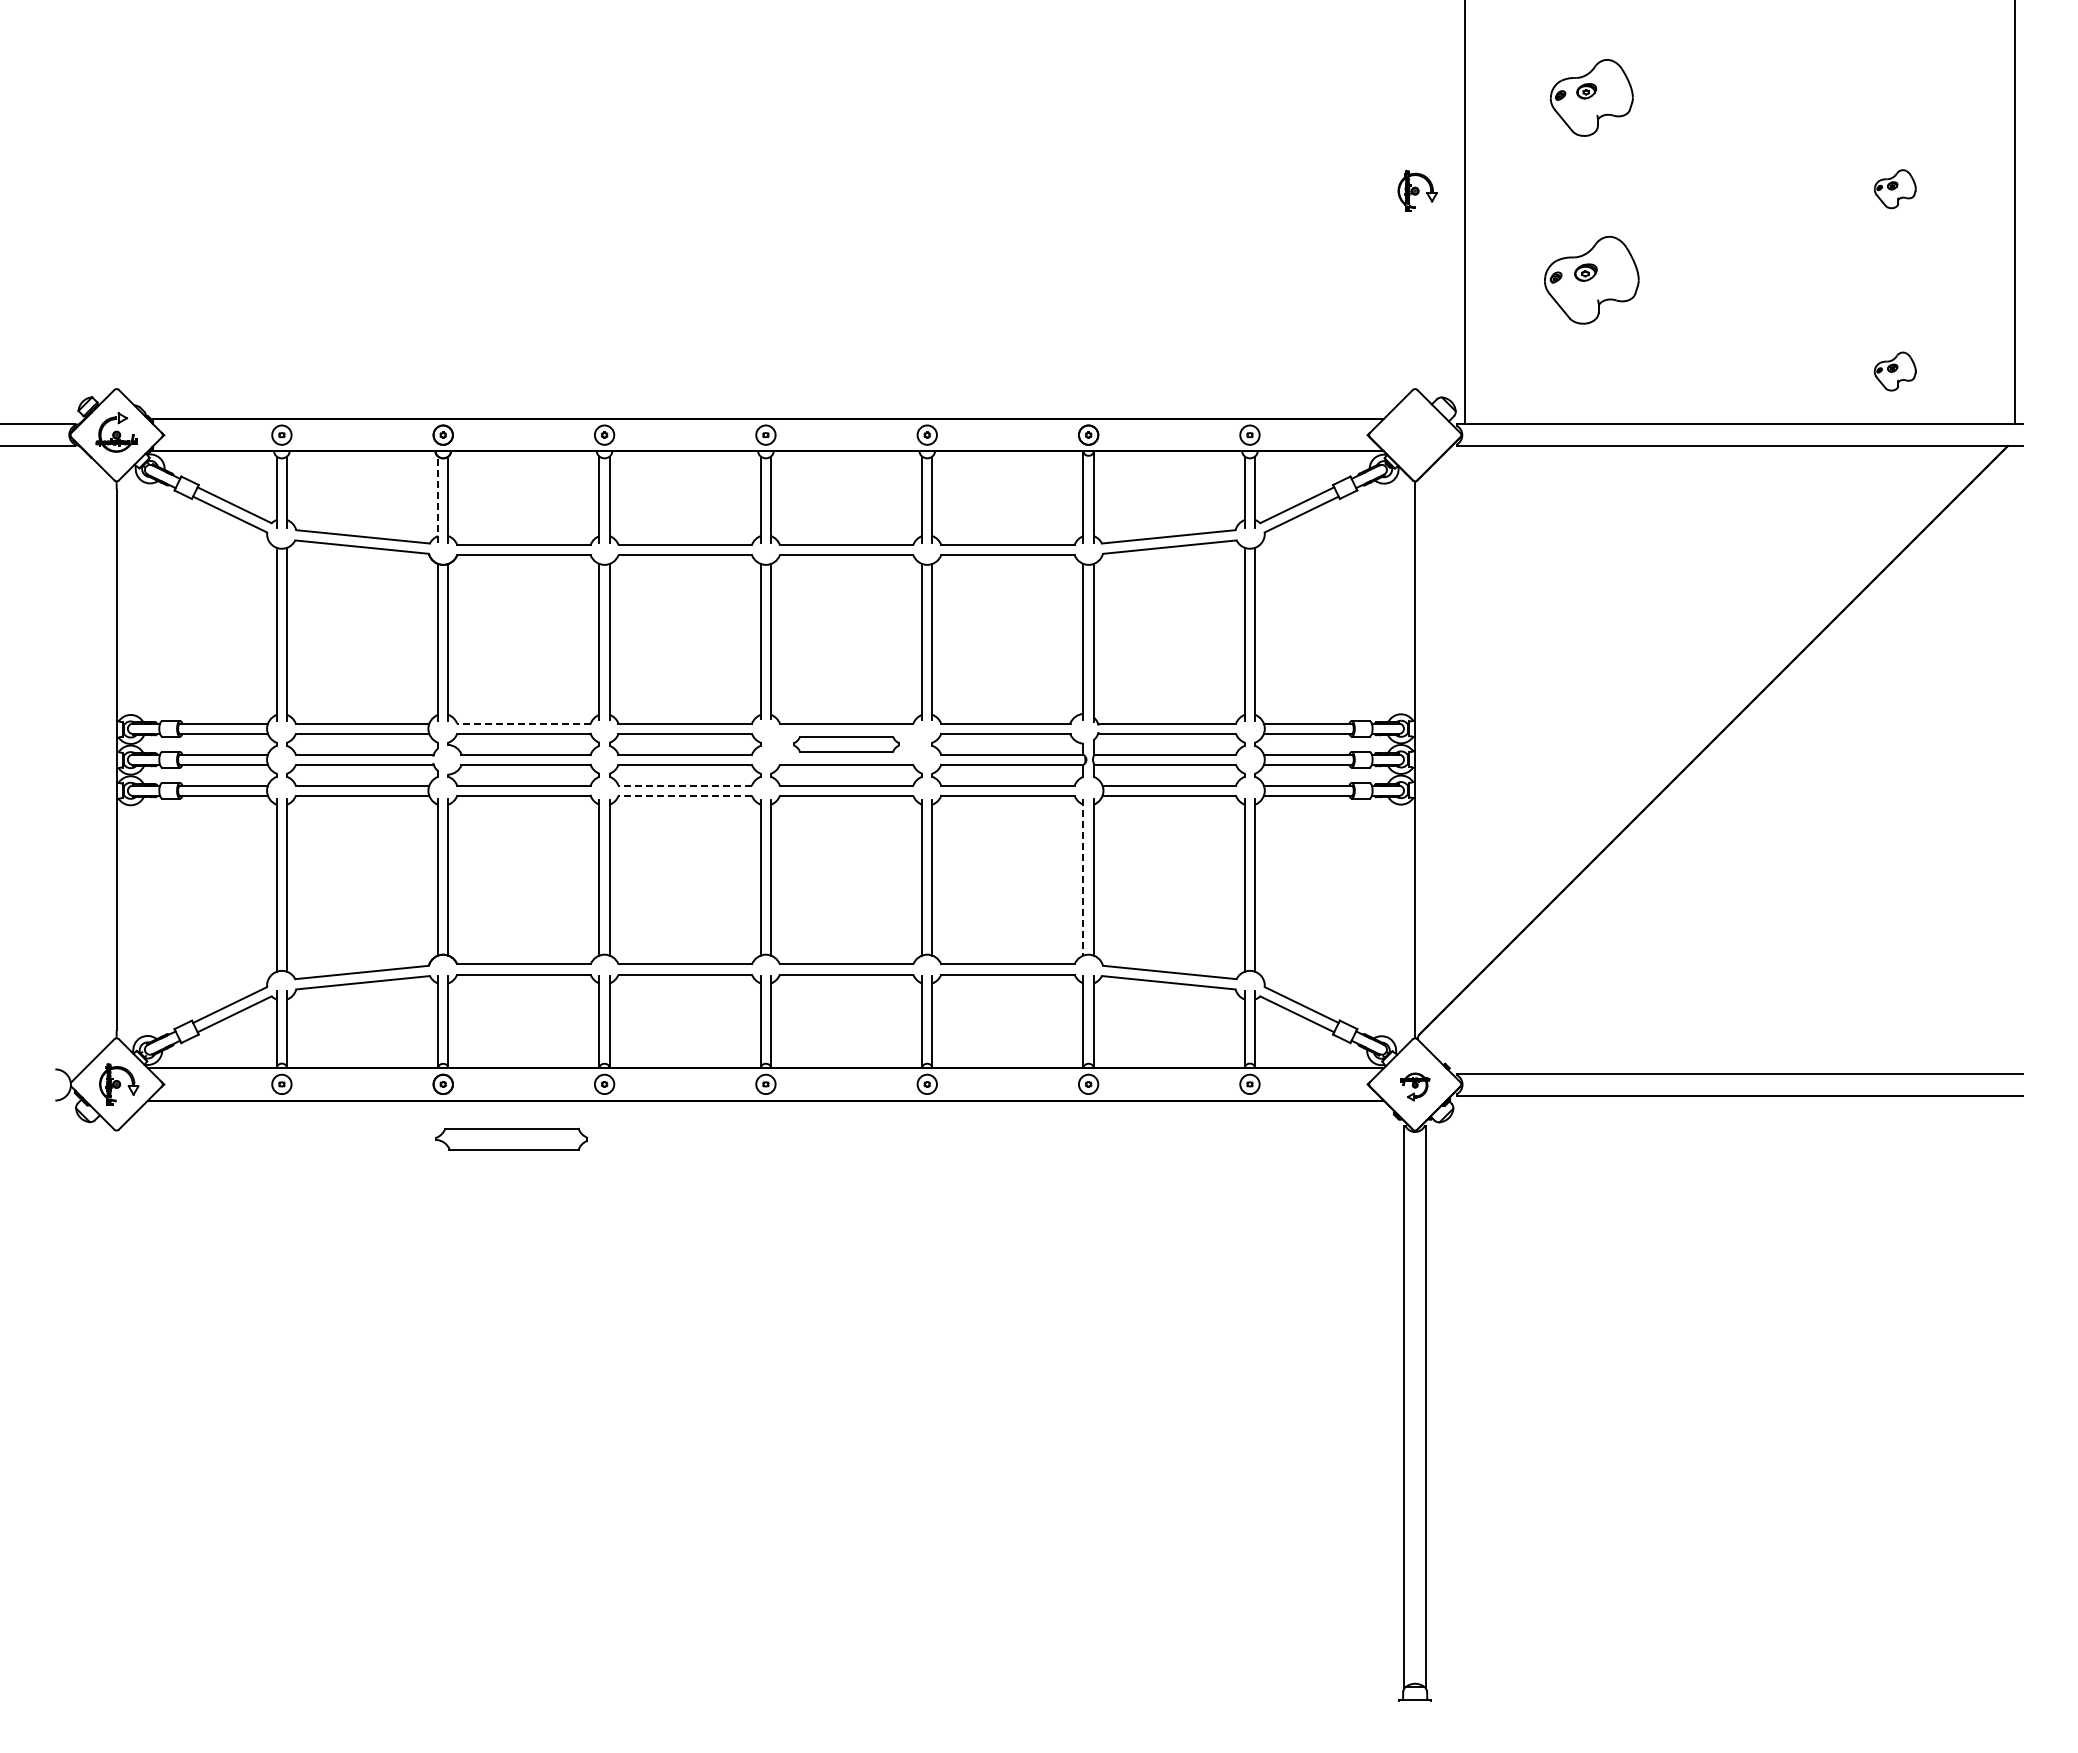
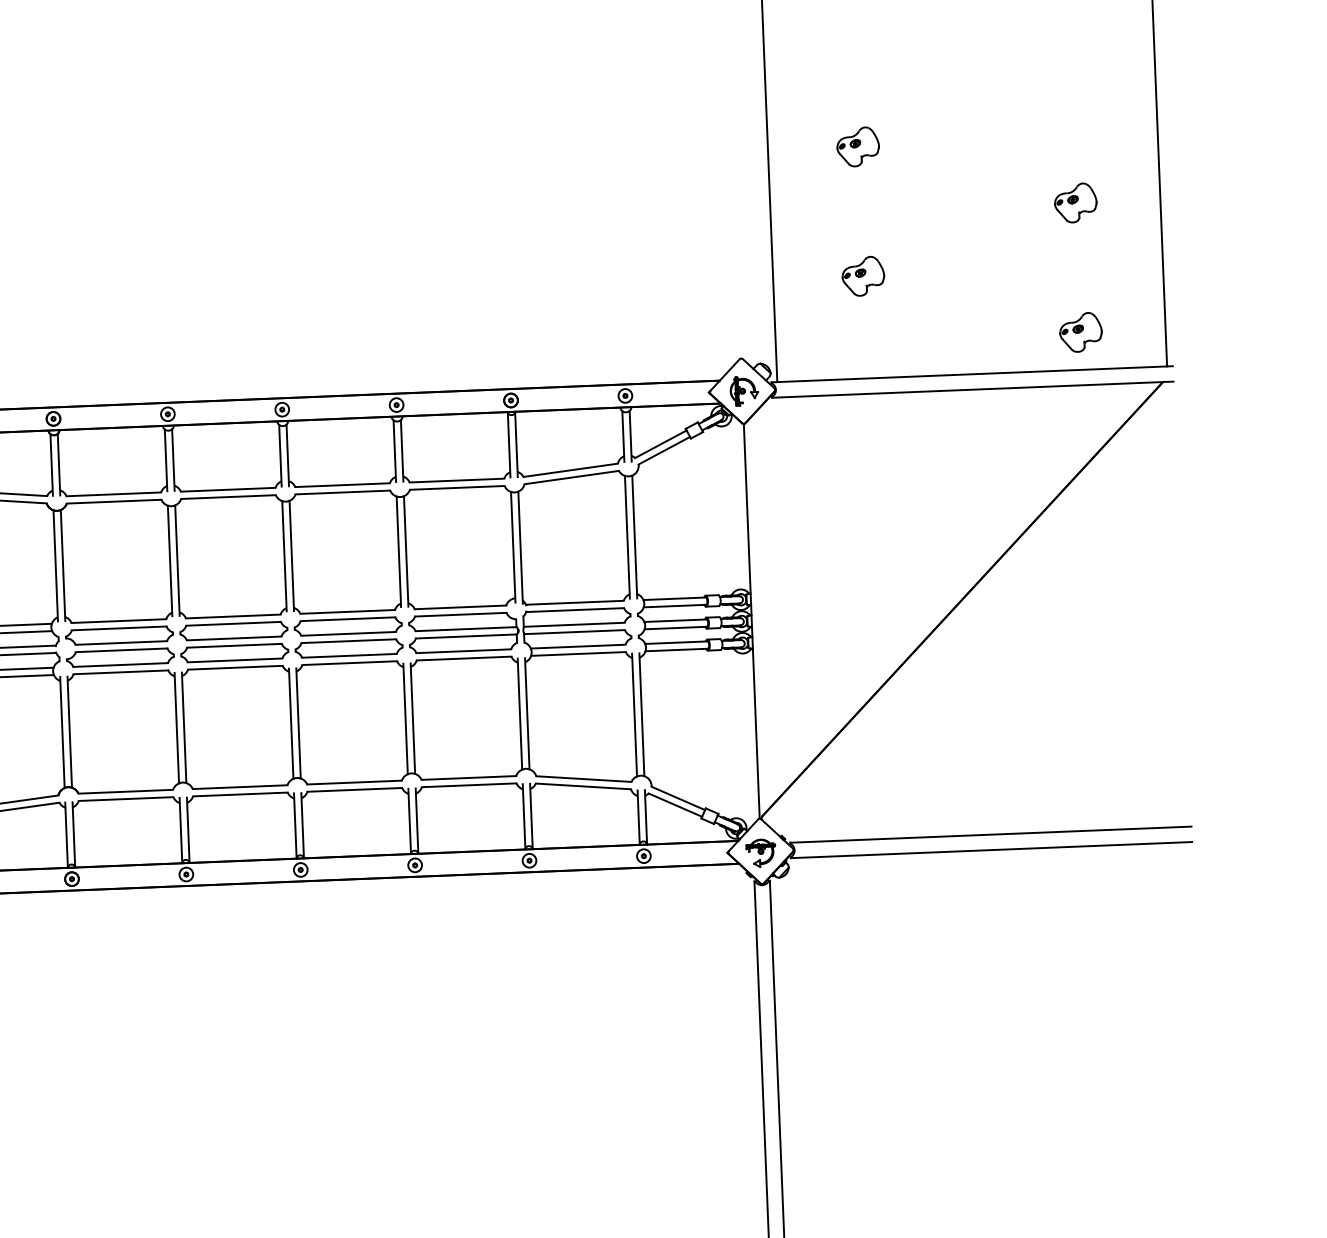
part: (1591, 97) -> (857, 146), size x0.71
part: (1895, 189) -> (1076, 203), size x1.43
part: (1417, 190) -> (744, 390), moved
part: (1591, 280) -> (863, 276), size x0.62
part: (1895, 371) -> (1081, 332), size x1.43
line: (438, 499) -> (51, 464), dashed -> solid
line: (523, 723) -> (118, 621), dashed -> solid
part: (846, 744) -> (348, 626), size x1.43
line: (685, 785) -> (235, 660), dashed -> solid
line: (685, 795) -> (235, 667), dashed -> solid
line: (1083, 877) -> (519, 714), dashed -> solid
part: (1415, 1086) -> (761, 852), size x1.43
part: (511, 1139) -> (121, 916), removed

